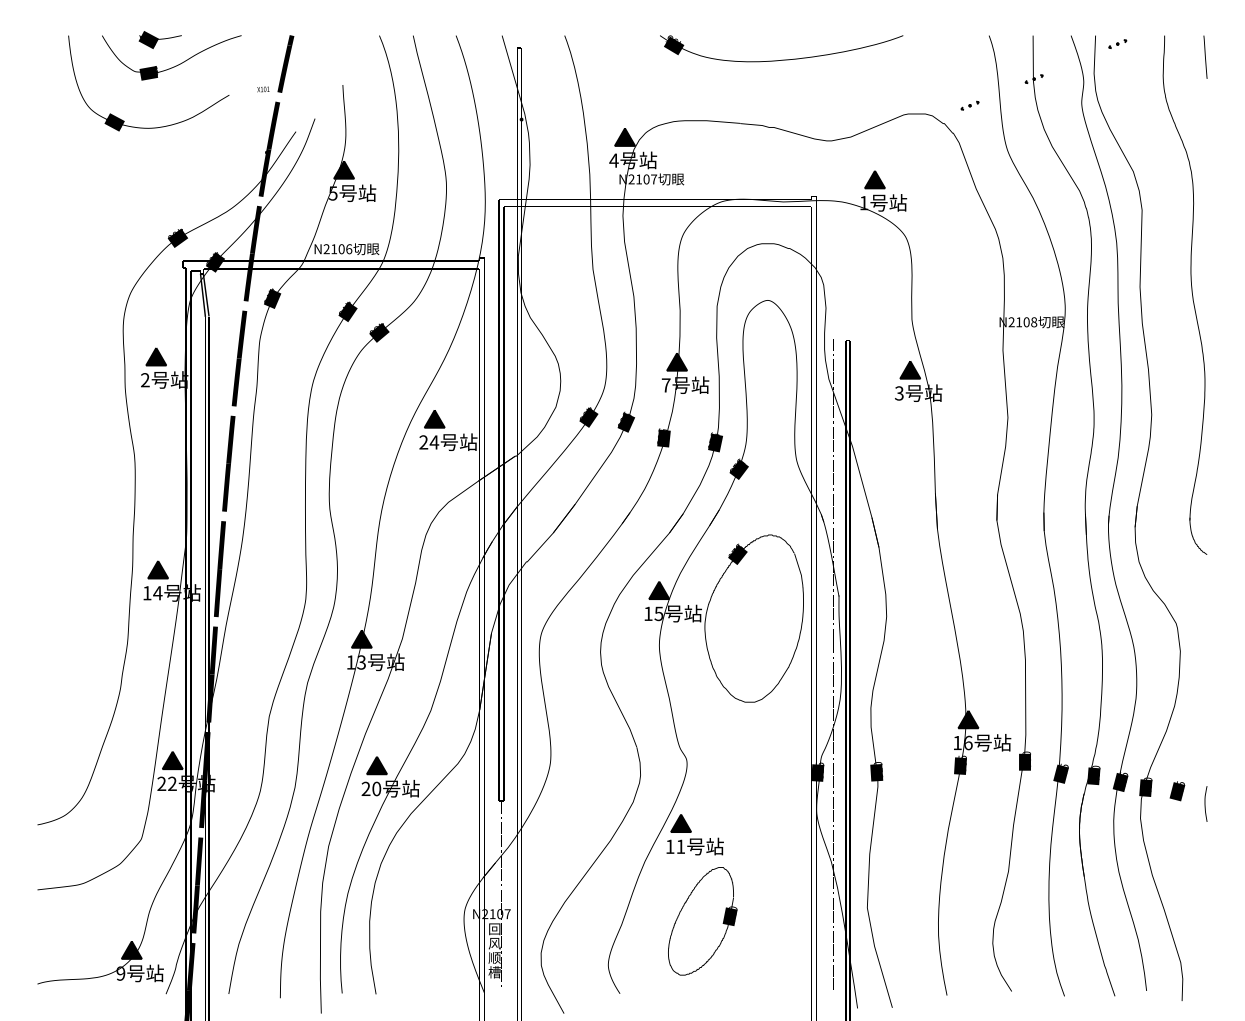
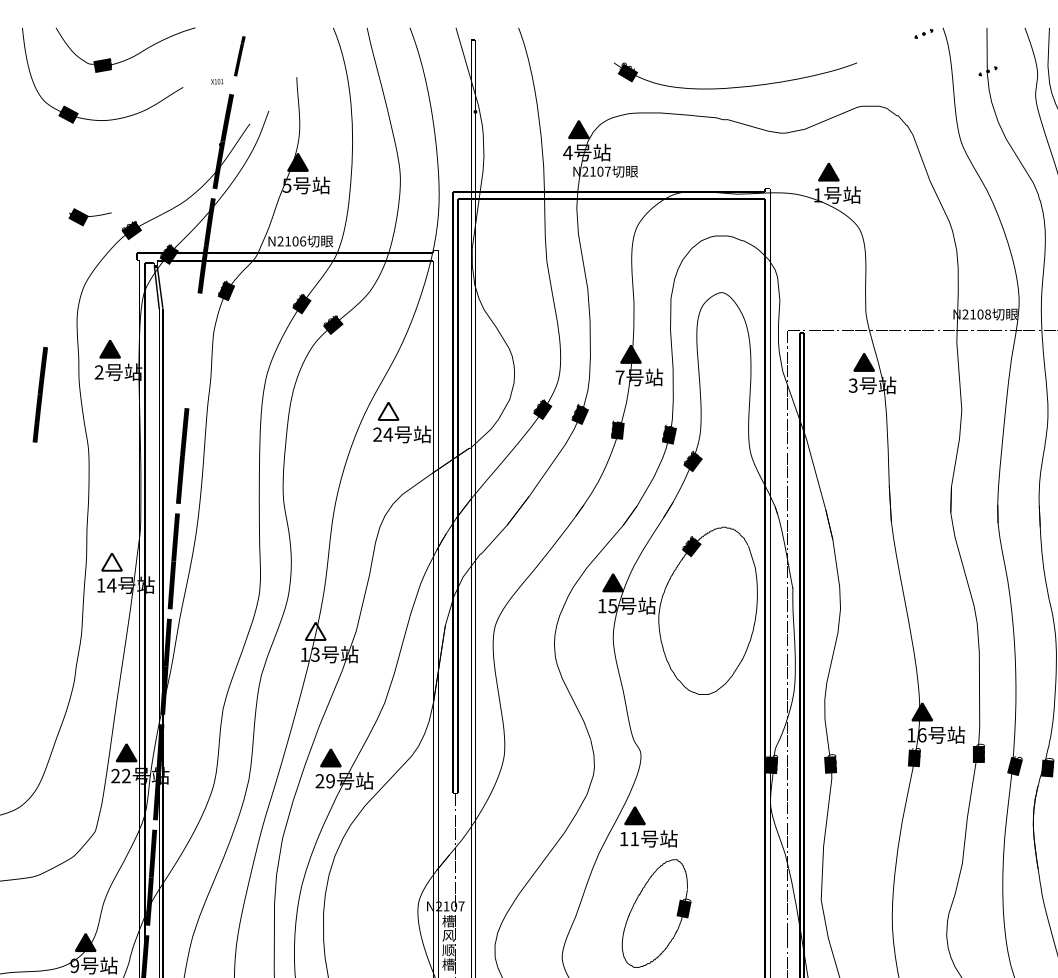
text: (159, 39) -> (89, 216), moved
text: (781, 48) -> (735, 75), moved
part: (285, 63) -> (239, 55), size x0.7
part: (969, 105) -> (923, 33), moved
part: (239, 358) -> (40, 394), moved
fill: (434, 418) -> (388, 410), removed
fill: (158, 569) -> (112, 561), removed
fill: (361, 638) -> (315, 630), removed
text: (376, 788) -> (330, 780), 20 -> 29
text: (494, 929) -> (448, 921), 回 -> 槽

